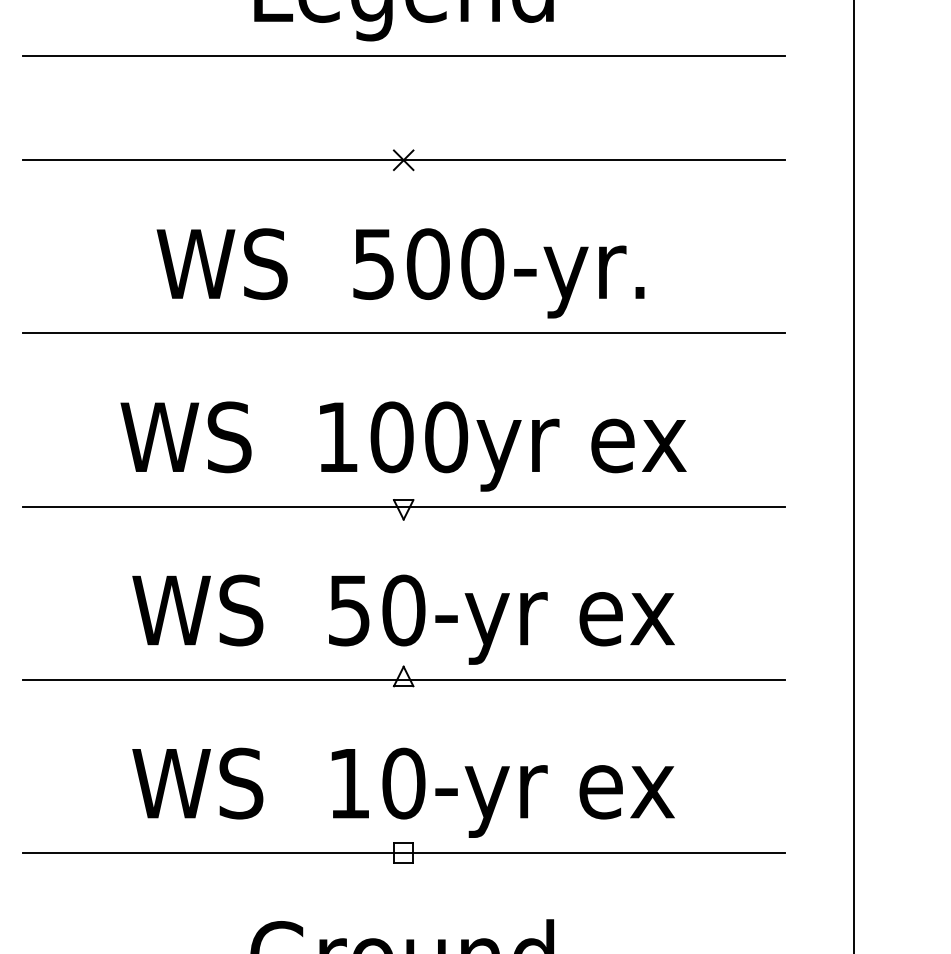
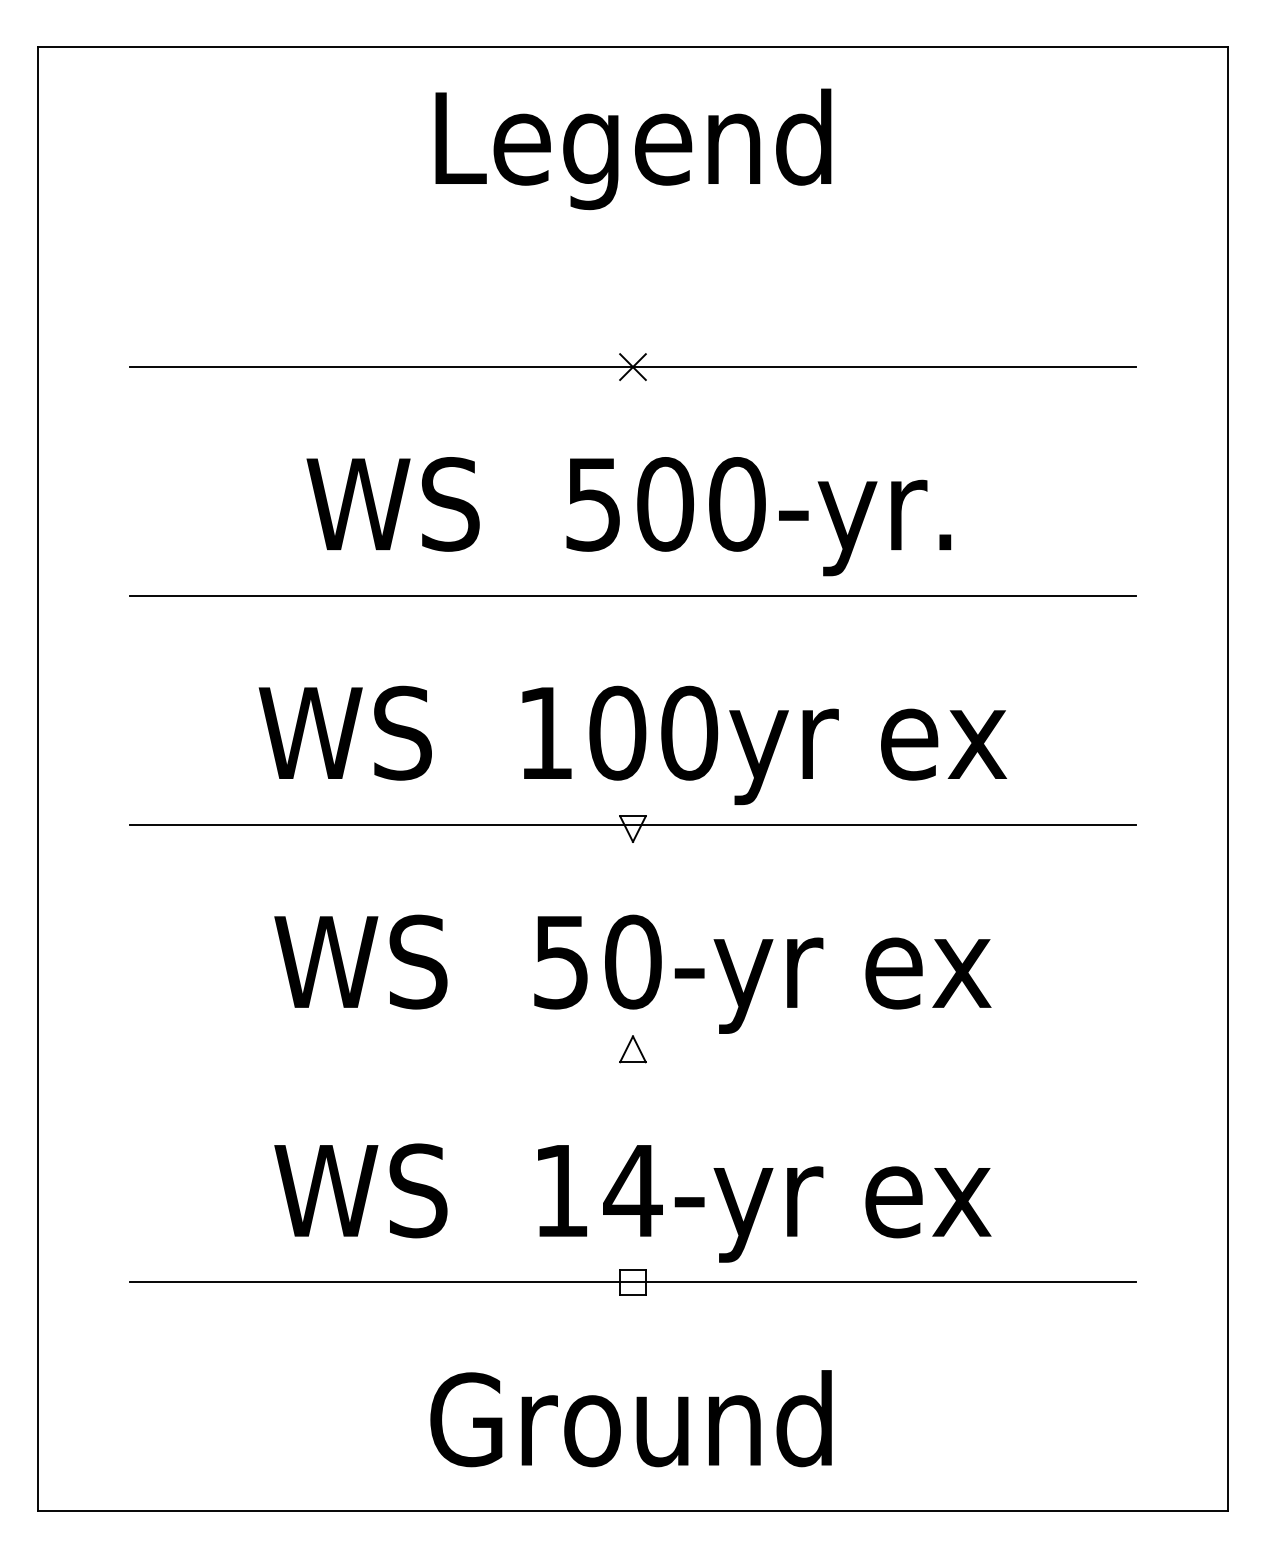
line: (403, 56) -> (632, 229), removed
line: (403, 679) -> (632, 1053), removed
text: (403, 783) -> (632, 1190), 10-yr -> 14-yr

